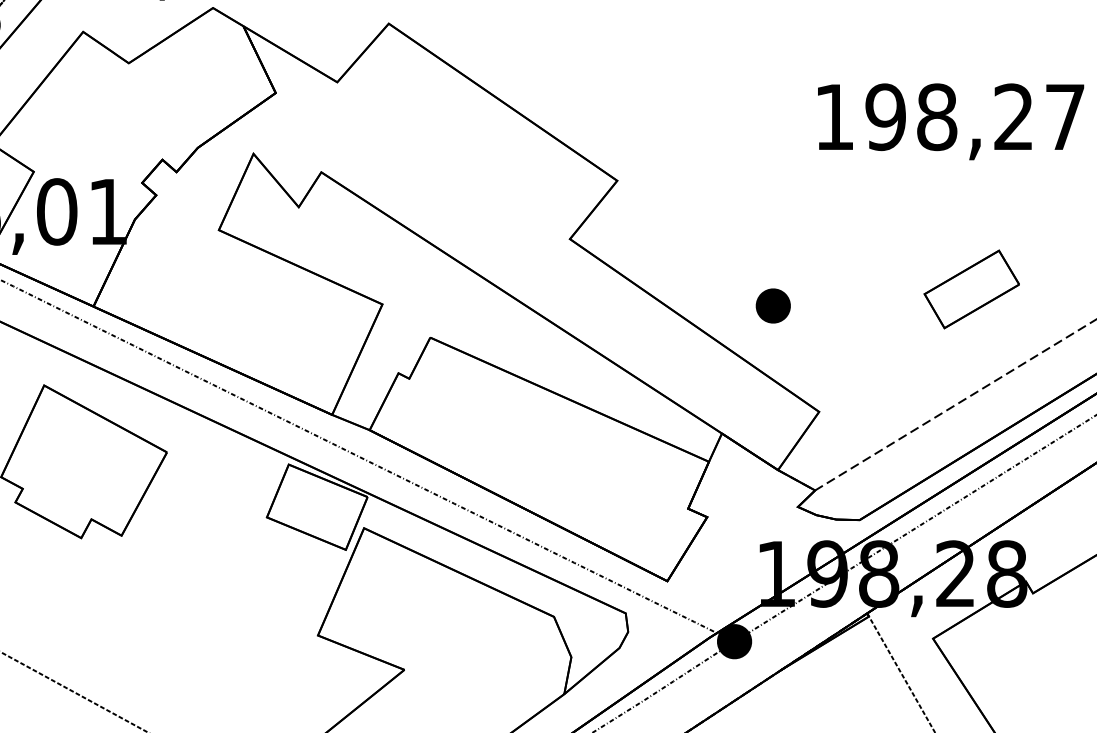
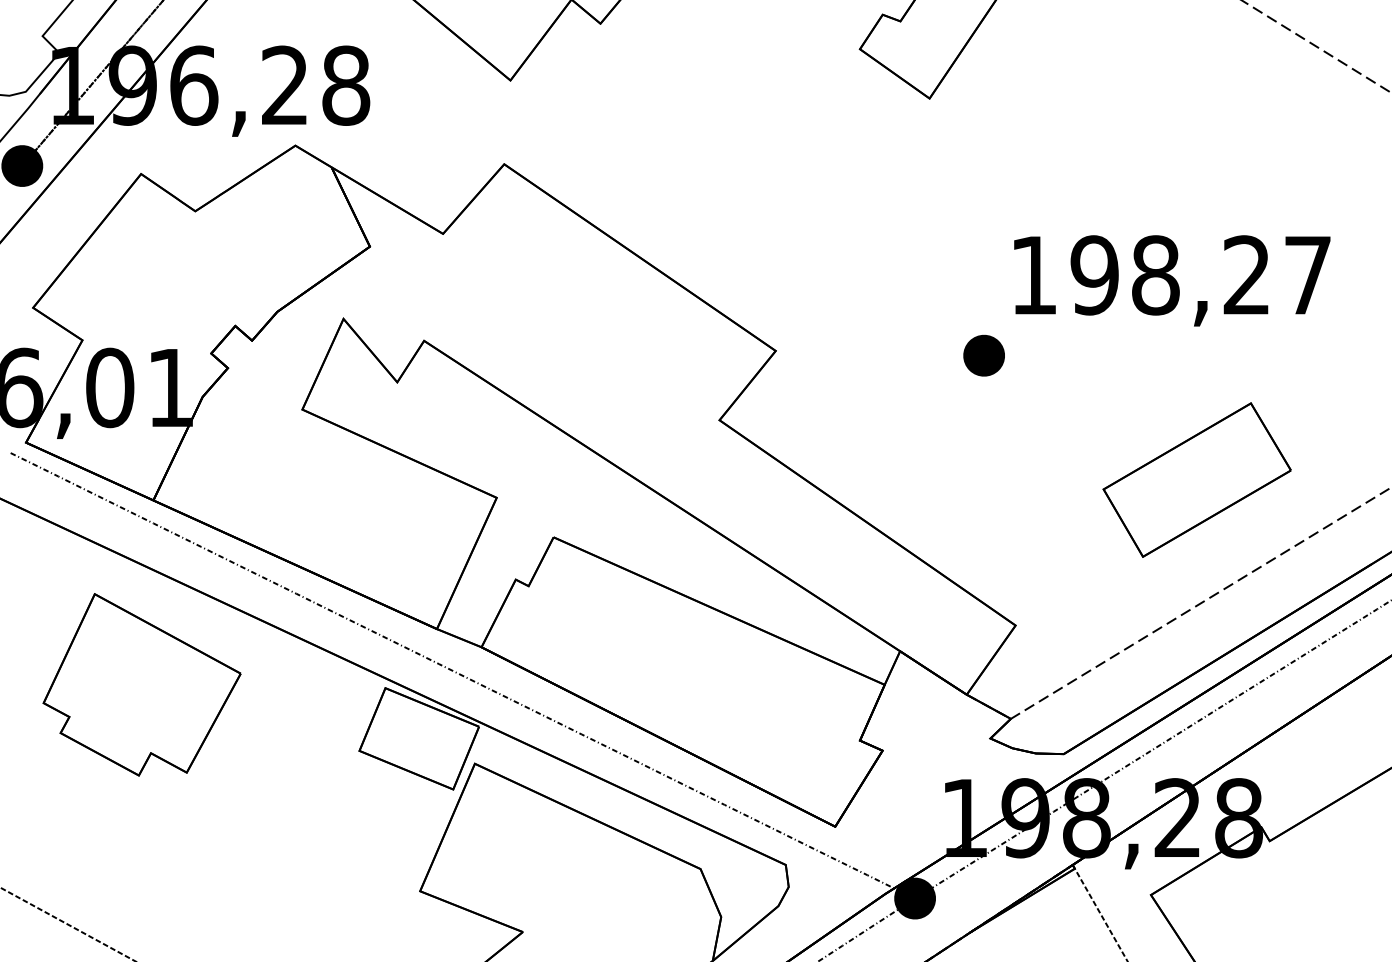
part: (971, 288) -> (1196, 479), size x1.67
part: (772, 305) -> (983, 355), moved

